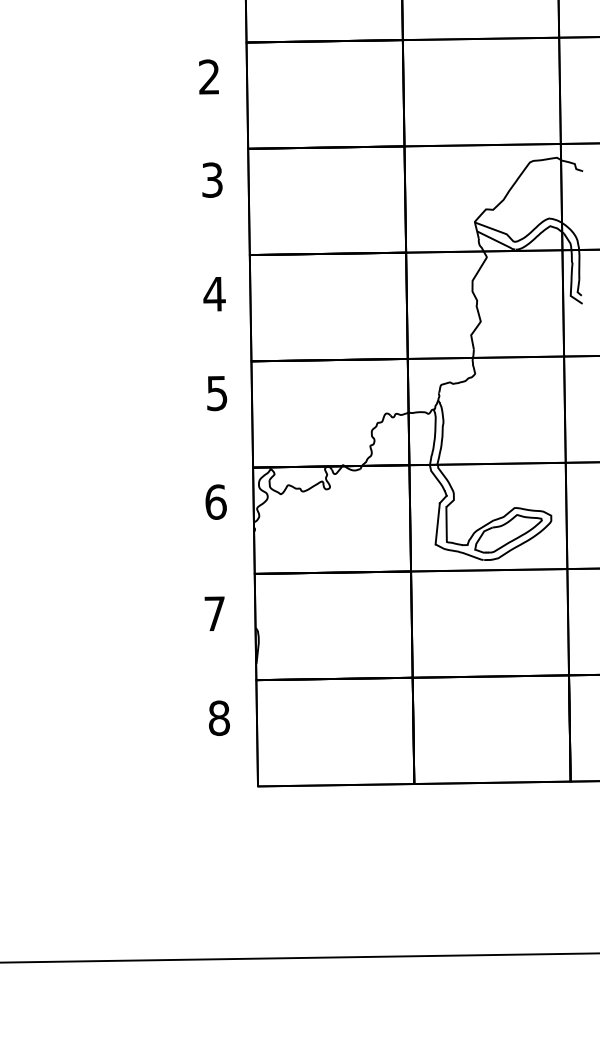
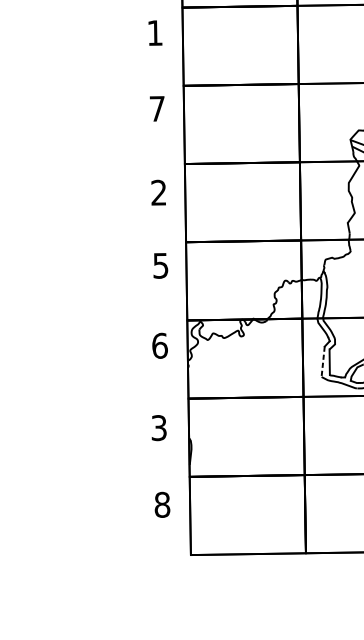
text: (209, 76) -> (155, 32), 2 -> 1
text: (212, 179) -> (157, 108), 3 -> 7
text: (214, 293) -> (158, 192), 4 -> 2
line: (437, 523) -> (322, 361), solid -> dashed
text: (214, 613) -> (158, 427), 7 -> 3

